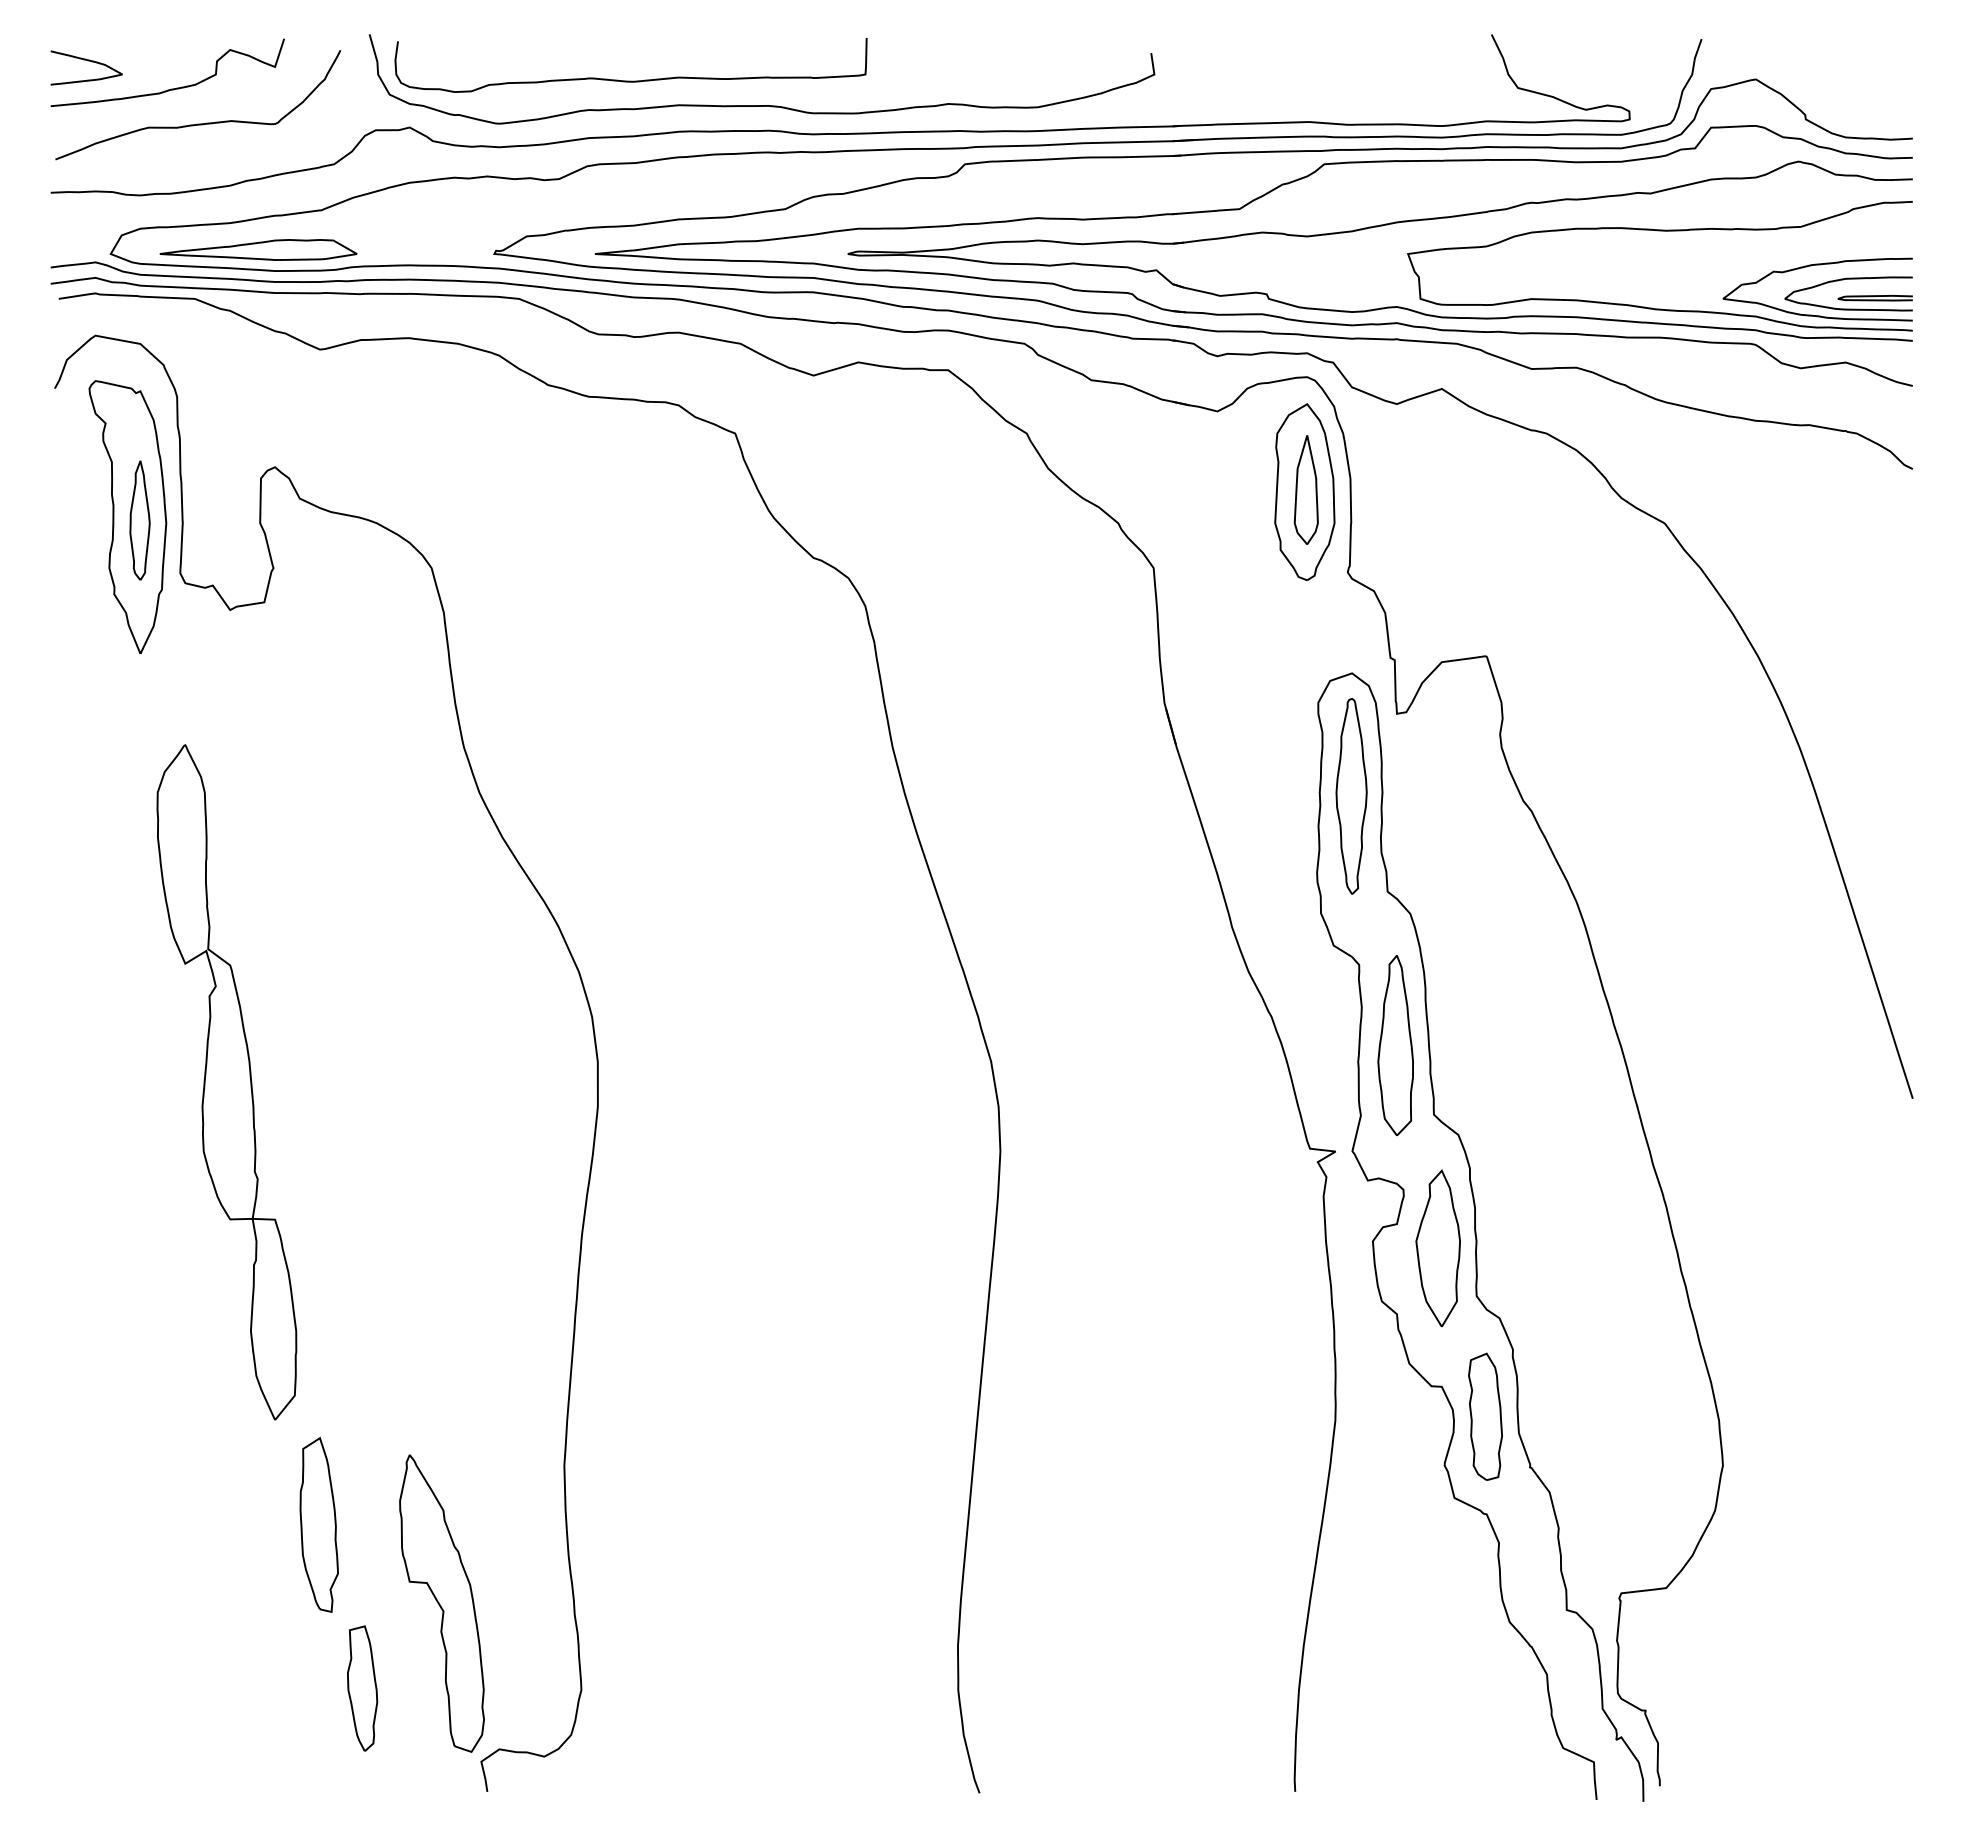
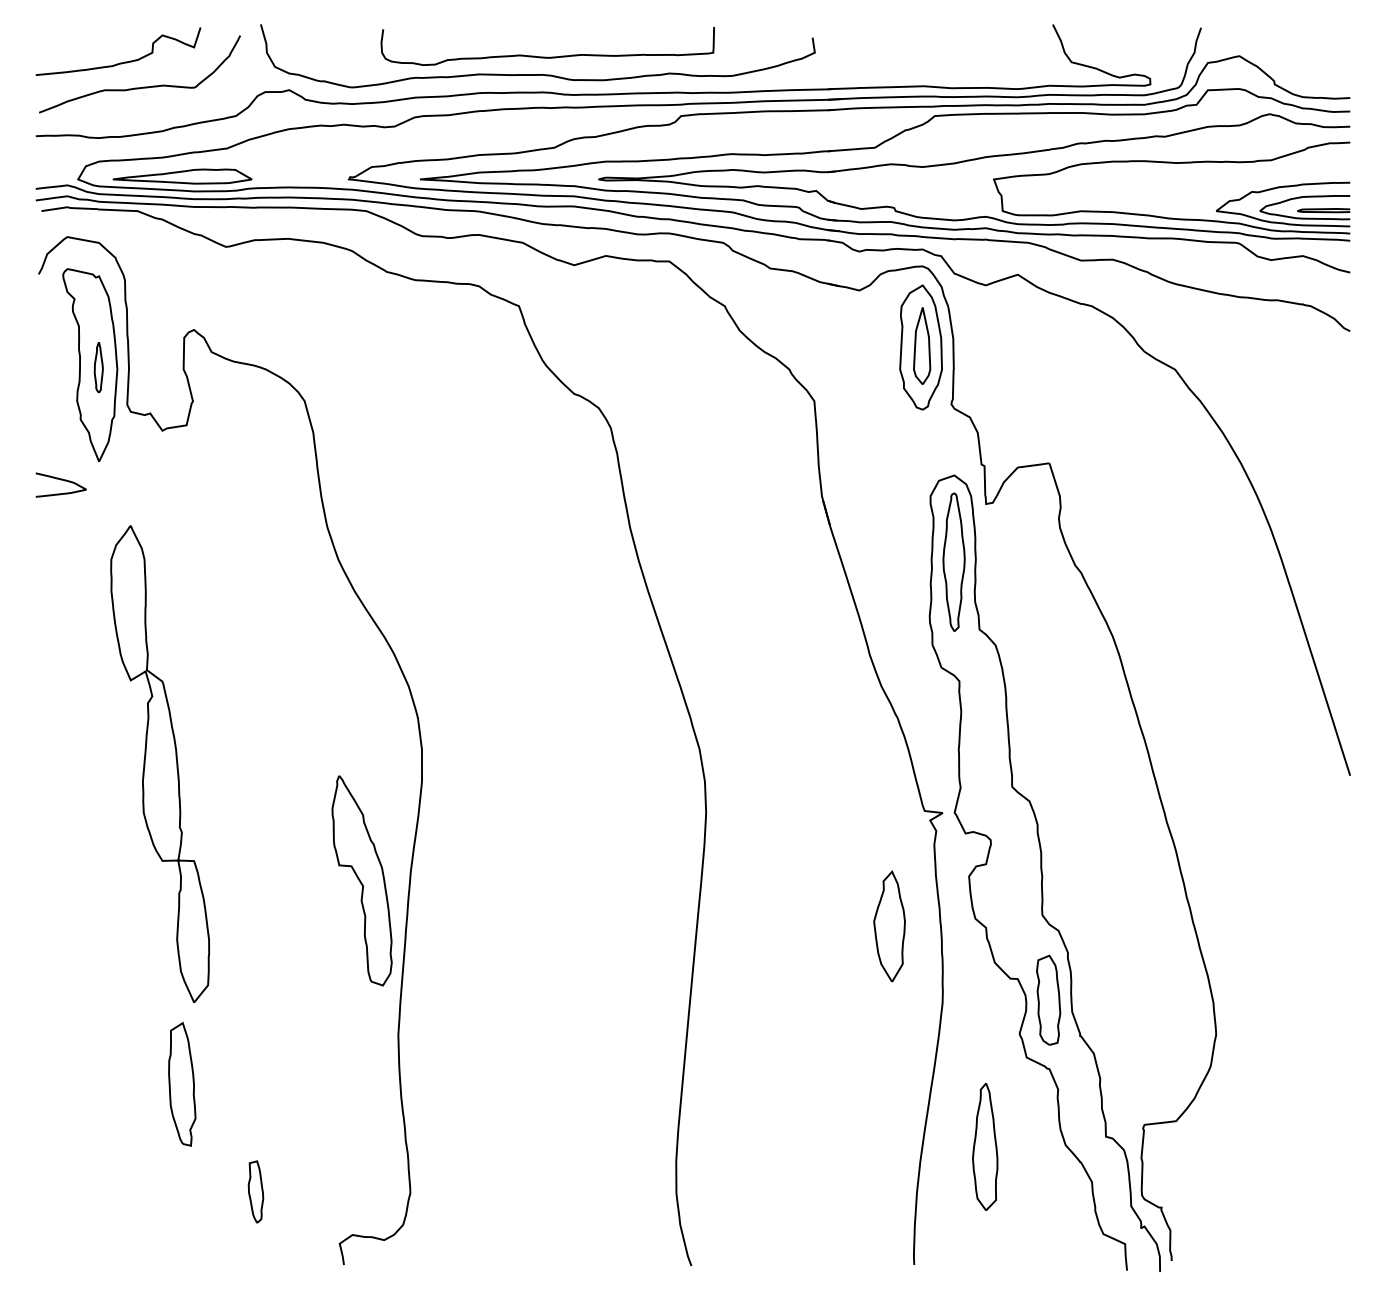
curve: (87, 61) -> (61, 480), moved
curve: (630, 80) -> (547, 56), moved
part: (139, 520) -> (98, 367), size x0.6
part: (1395, 1045) -> (985, 1146), moved
part: (1437, 1248) -> (889, 926), moved
part: (318, 1524) -> (181, 1084), moved
part: (441, 1603) -> (361, 880), moved
part: (362, 1688) -> (255, 1192), size x0.7

